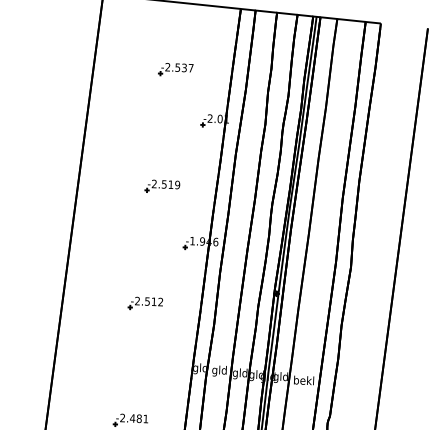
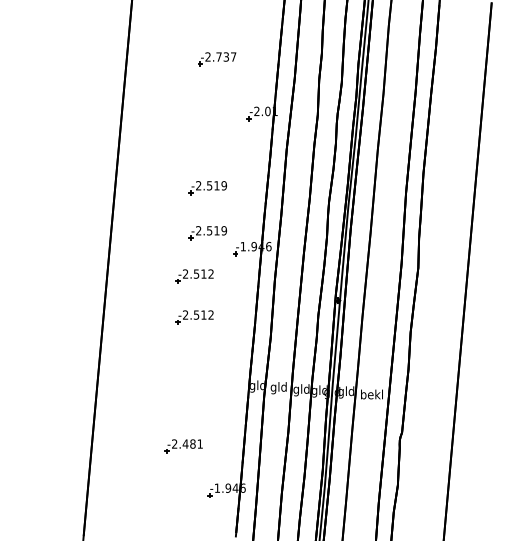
text: (177, 67) -> (218, 56), -2.537 -> -2.737
part: (160, 227) -> (207, 233), added
part: (147, 266) -> (194, 276), added

